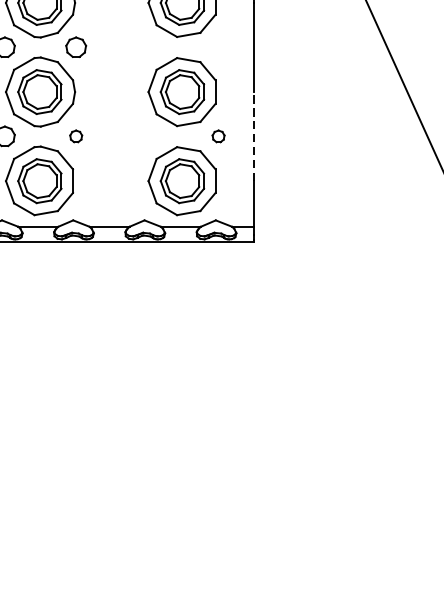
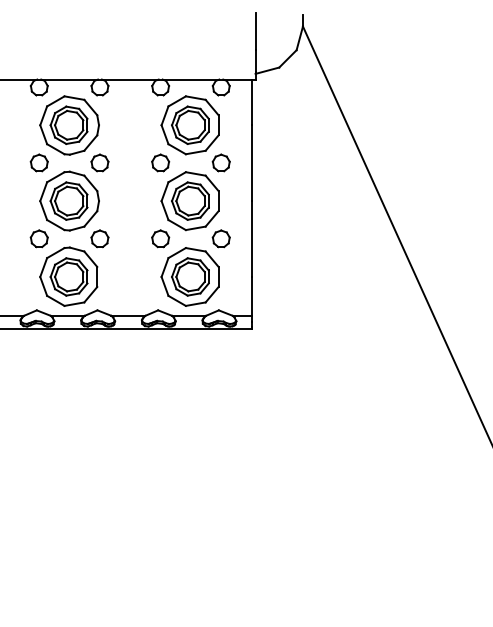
part: (147, 46) -> (160, 162), added
part: (217, 46) -> (220, 162), added
part: (75, 135) -> (99, 238), size x1.67
part: (147, 135) -> (160, 238), added
part: (217, 135) -> (220, 238), size x1.67
line: (254, 137) -> (251, 239), dashed -> solid

